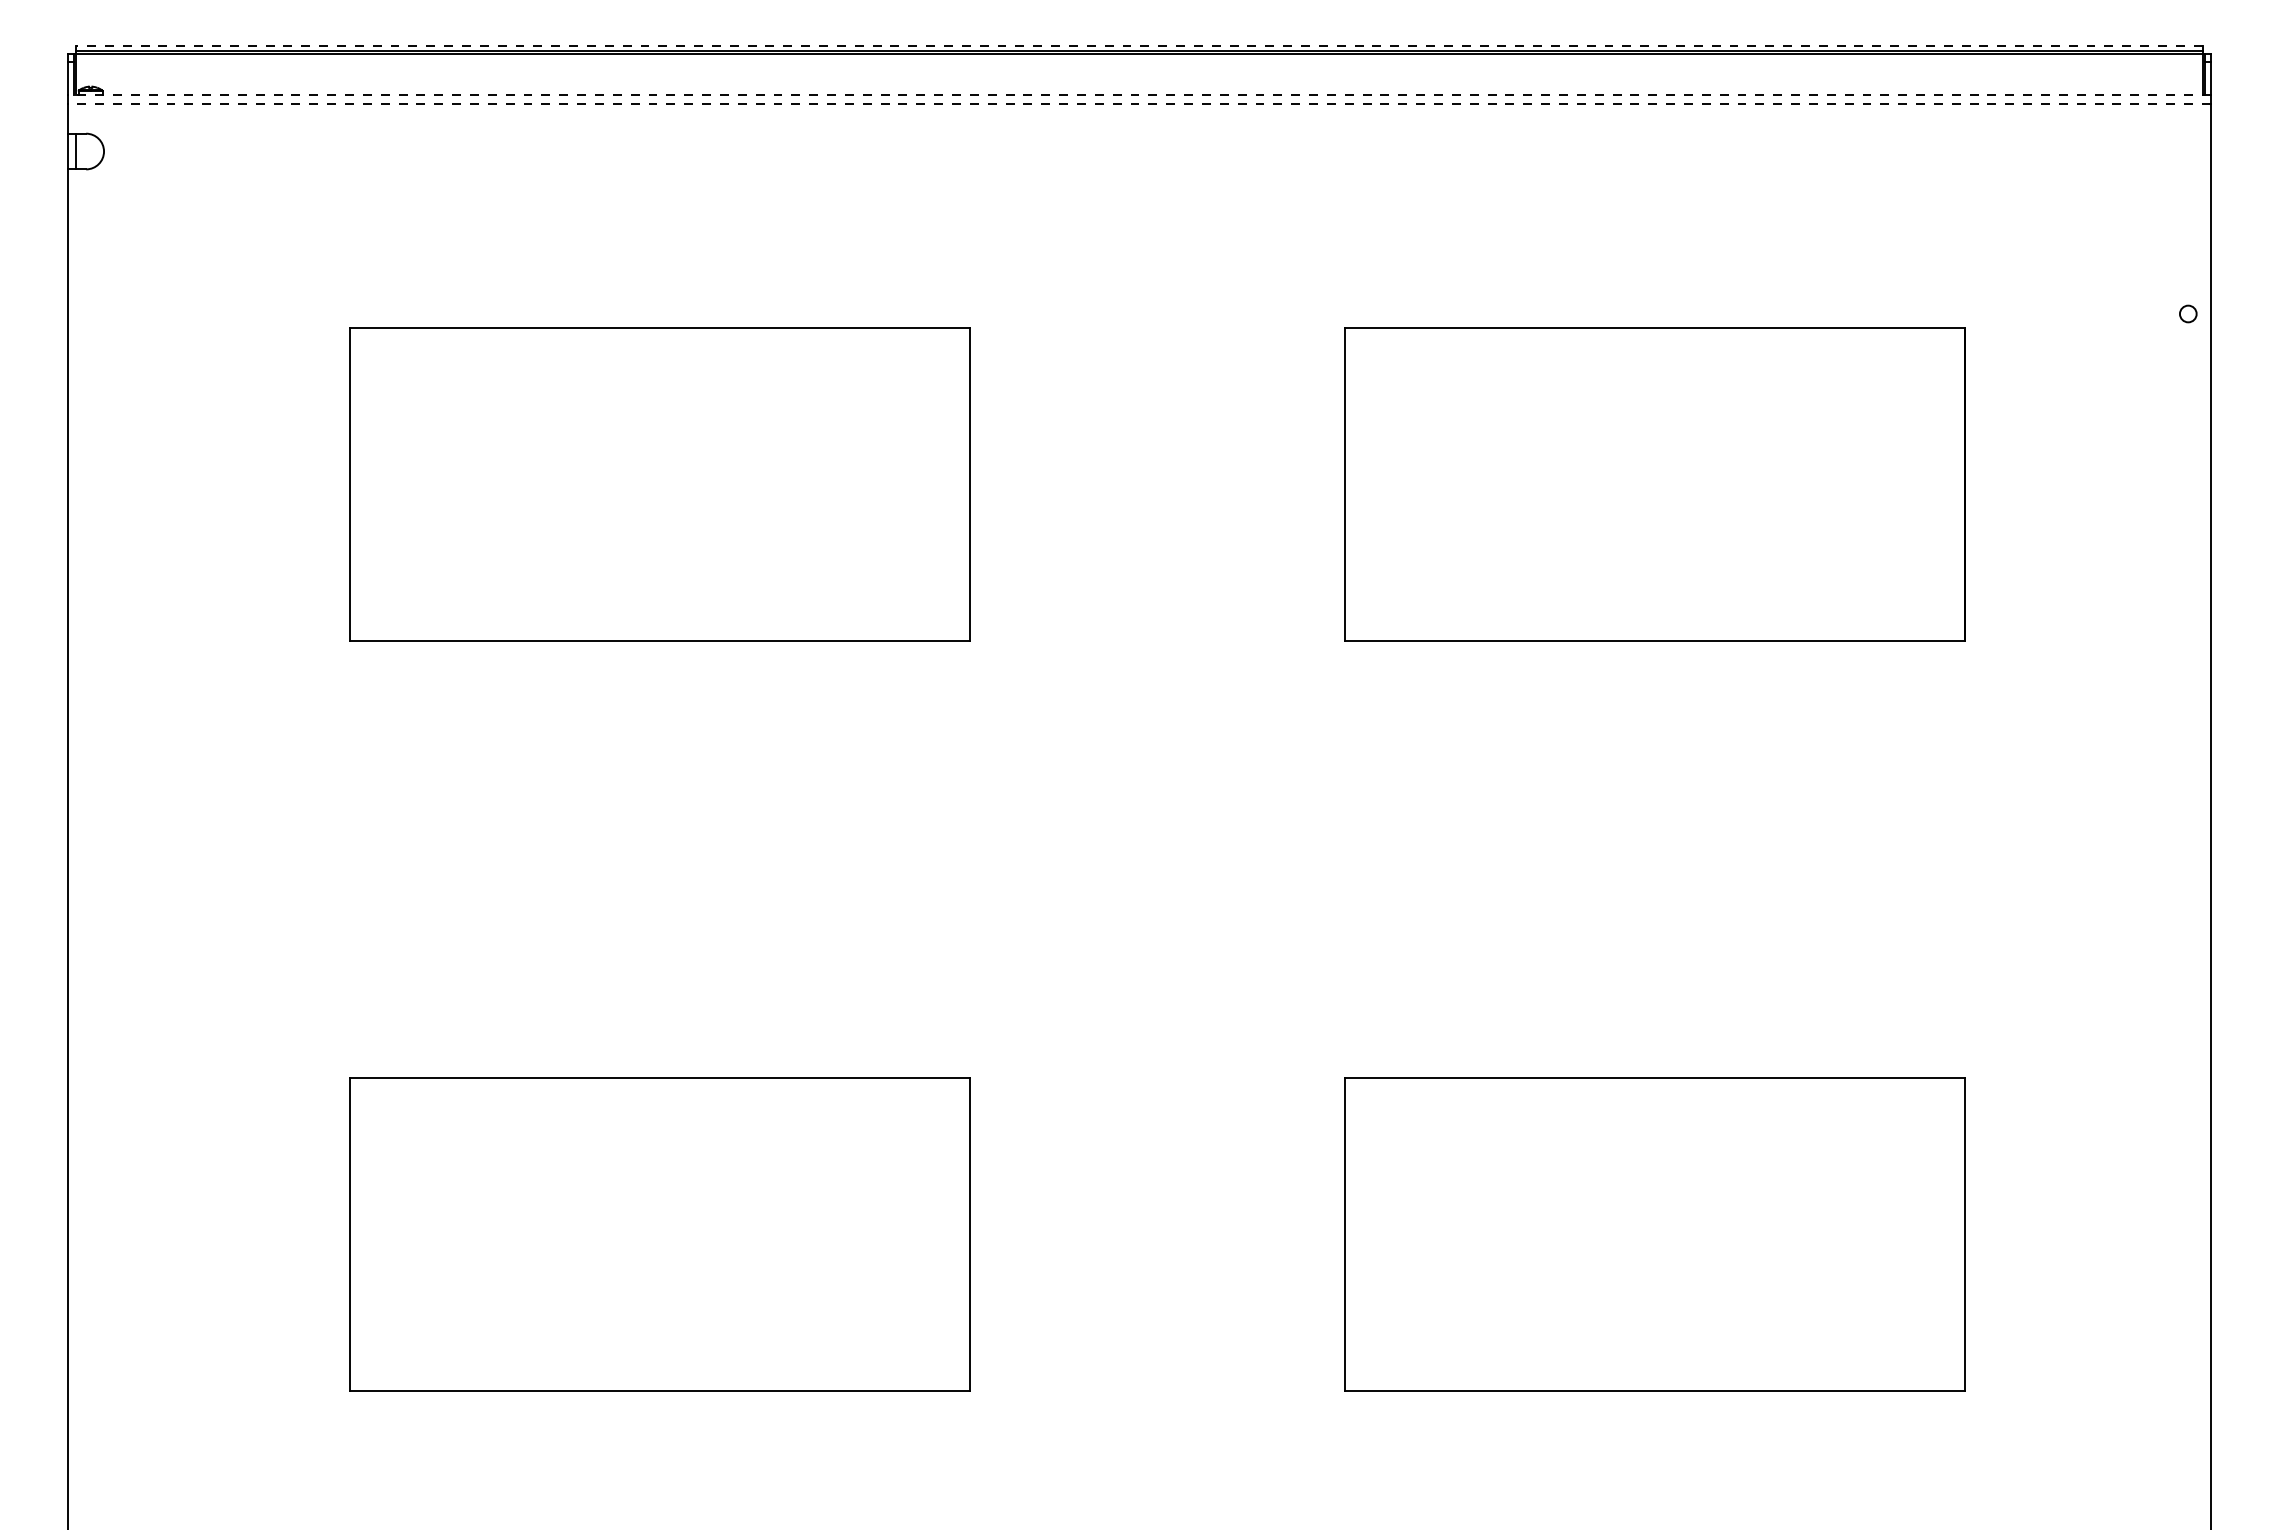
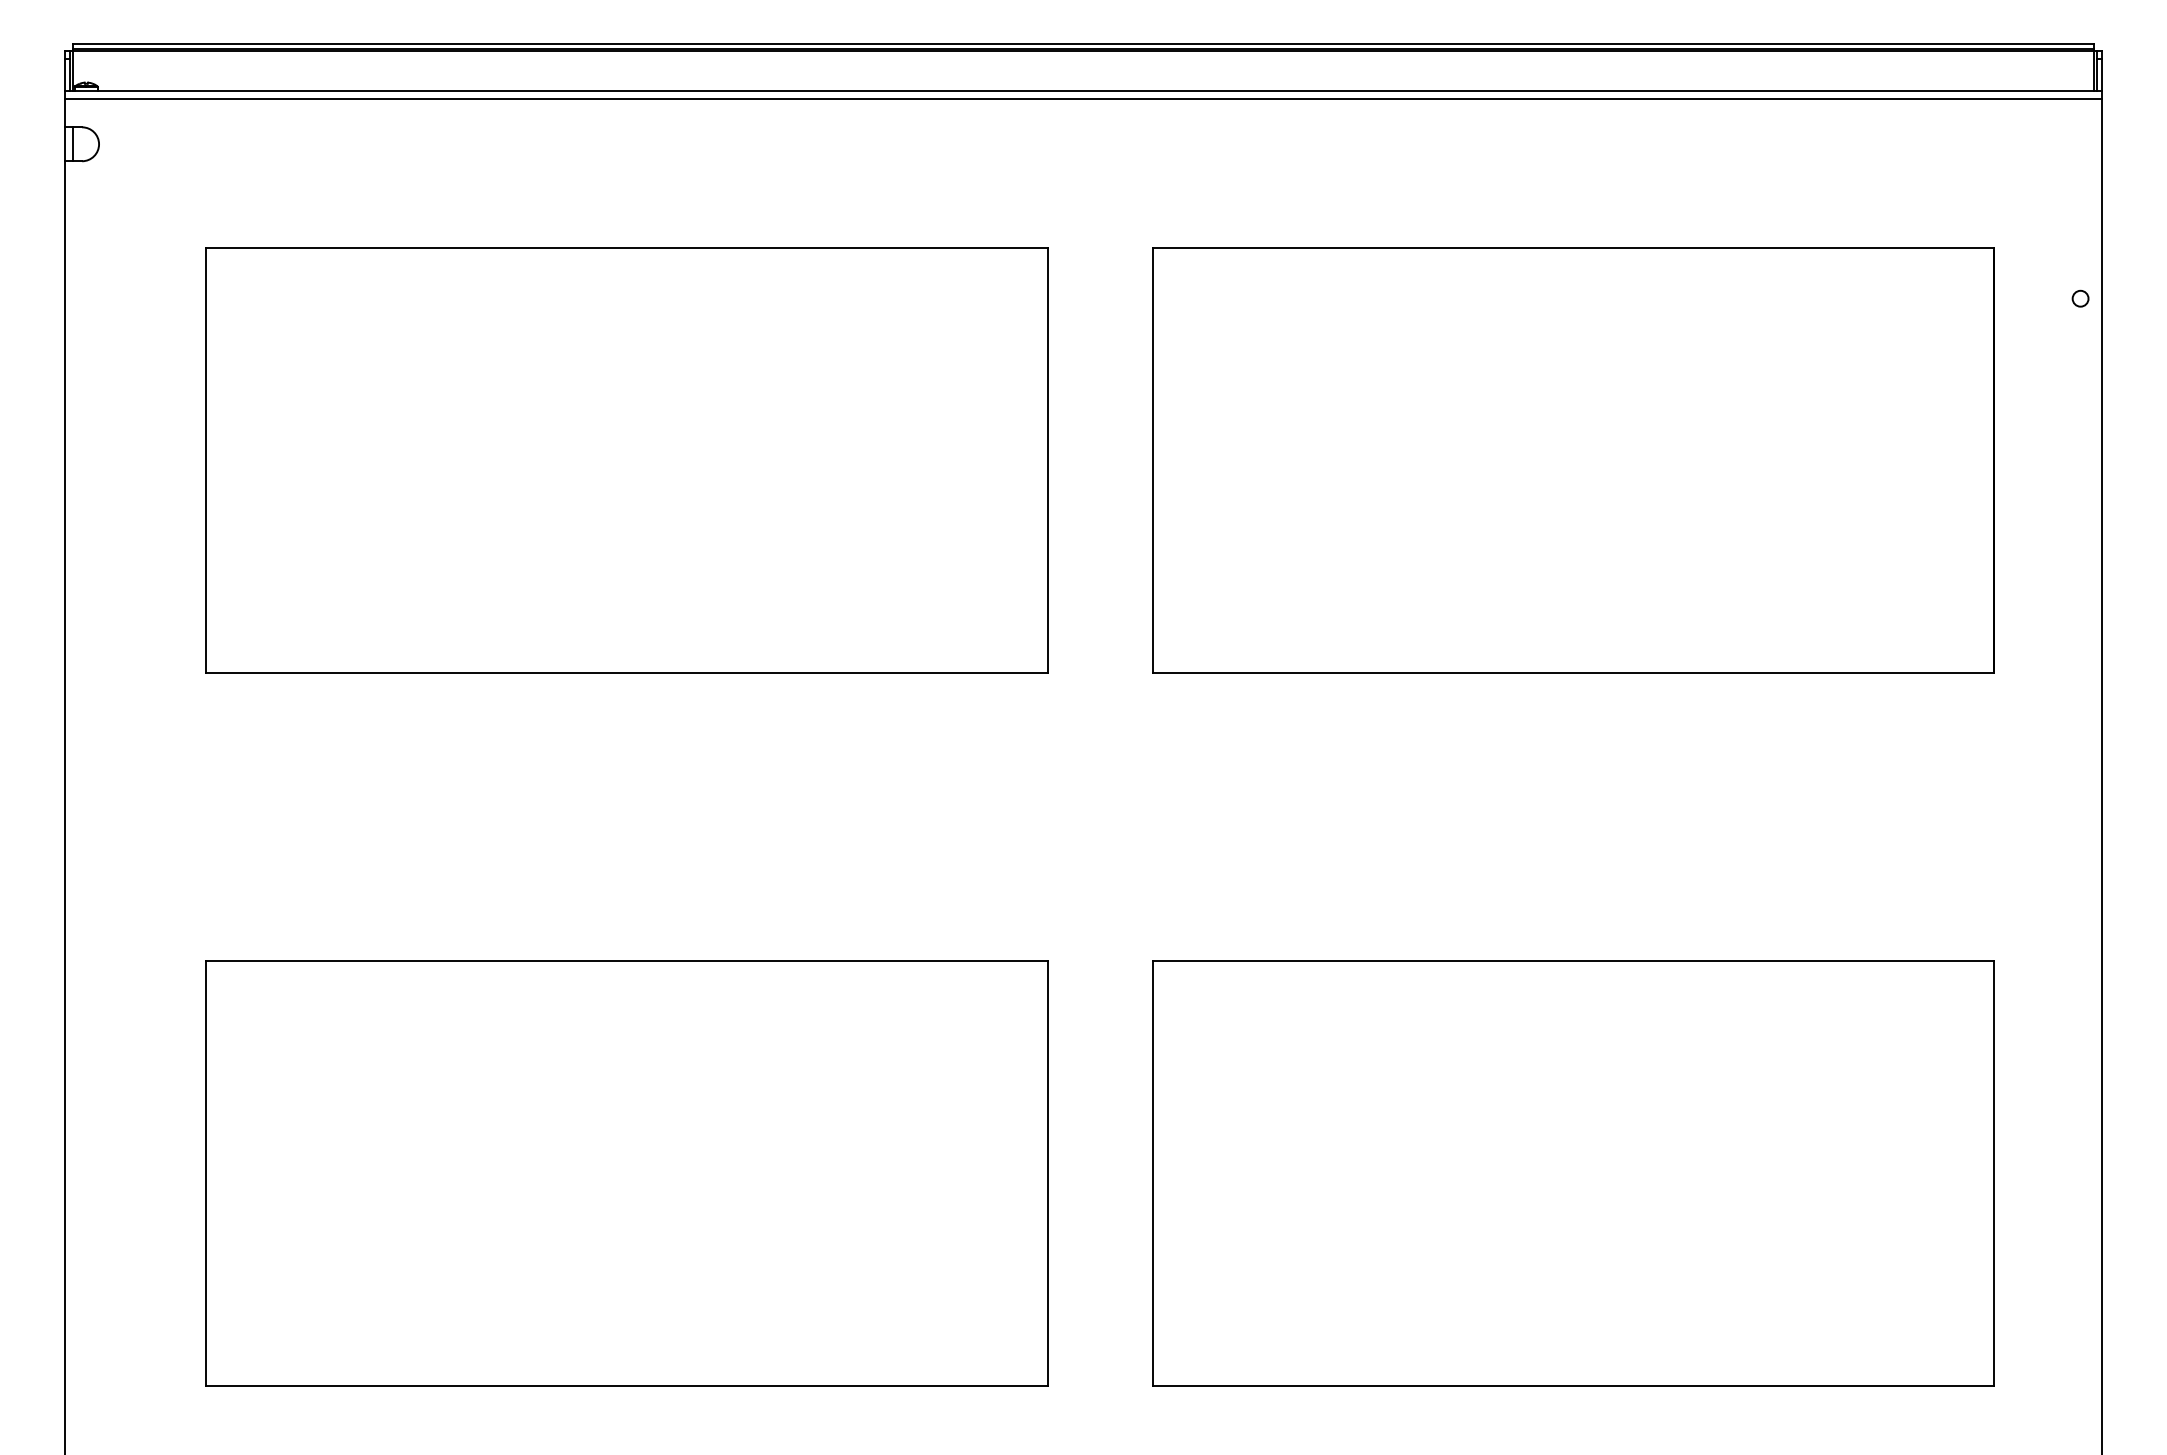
line: (1138, 45) -> (1082, 43), dashed -> solid
line: (1138, 95) -> (1082, 91), dashed -> solid
line: (1138, 104) -> (1082, 99), dashed -> solid
part: (659, 484) -> (627, 460), size x1.43
part: (1654, 484) -> (1573, 460), size x1.43
part: (659, 1234) -> (627, 1173), size x1.43
part: (1654, 1234) -> (1573, 1173), size x1.43

